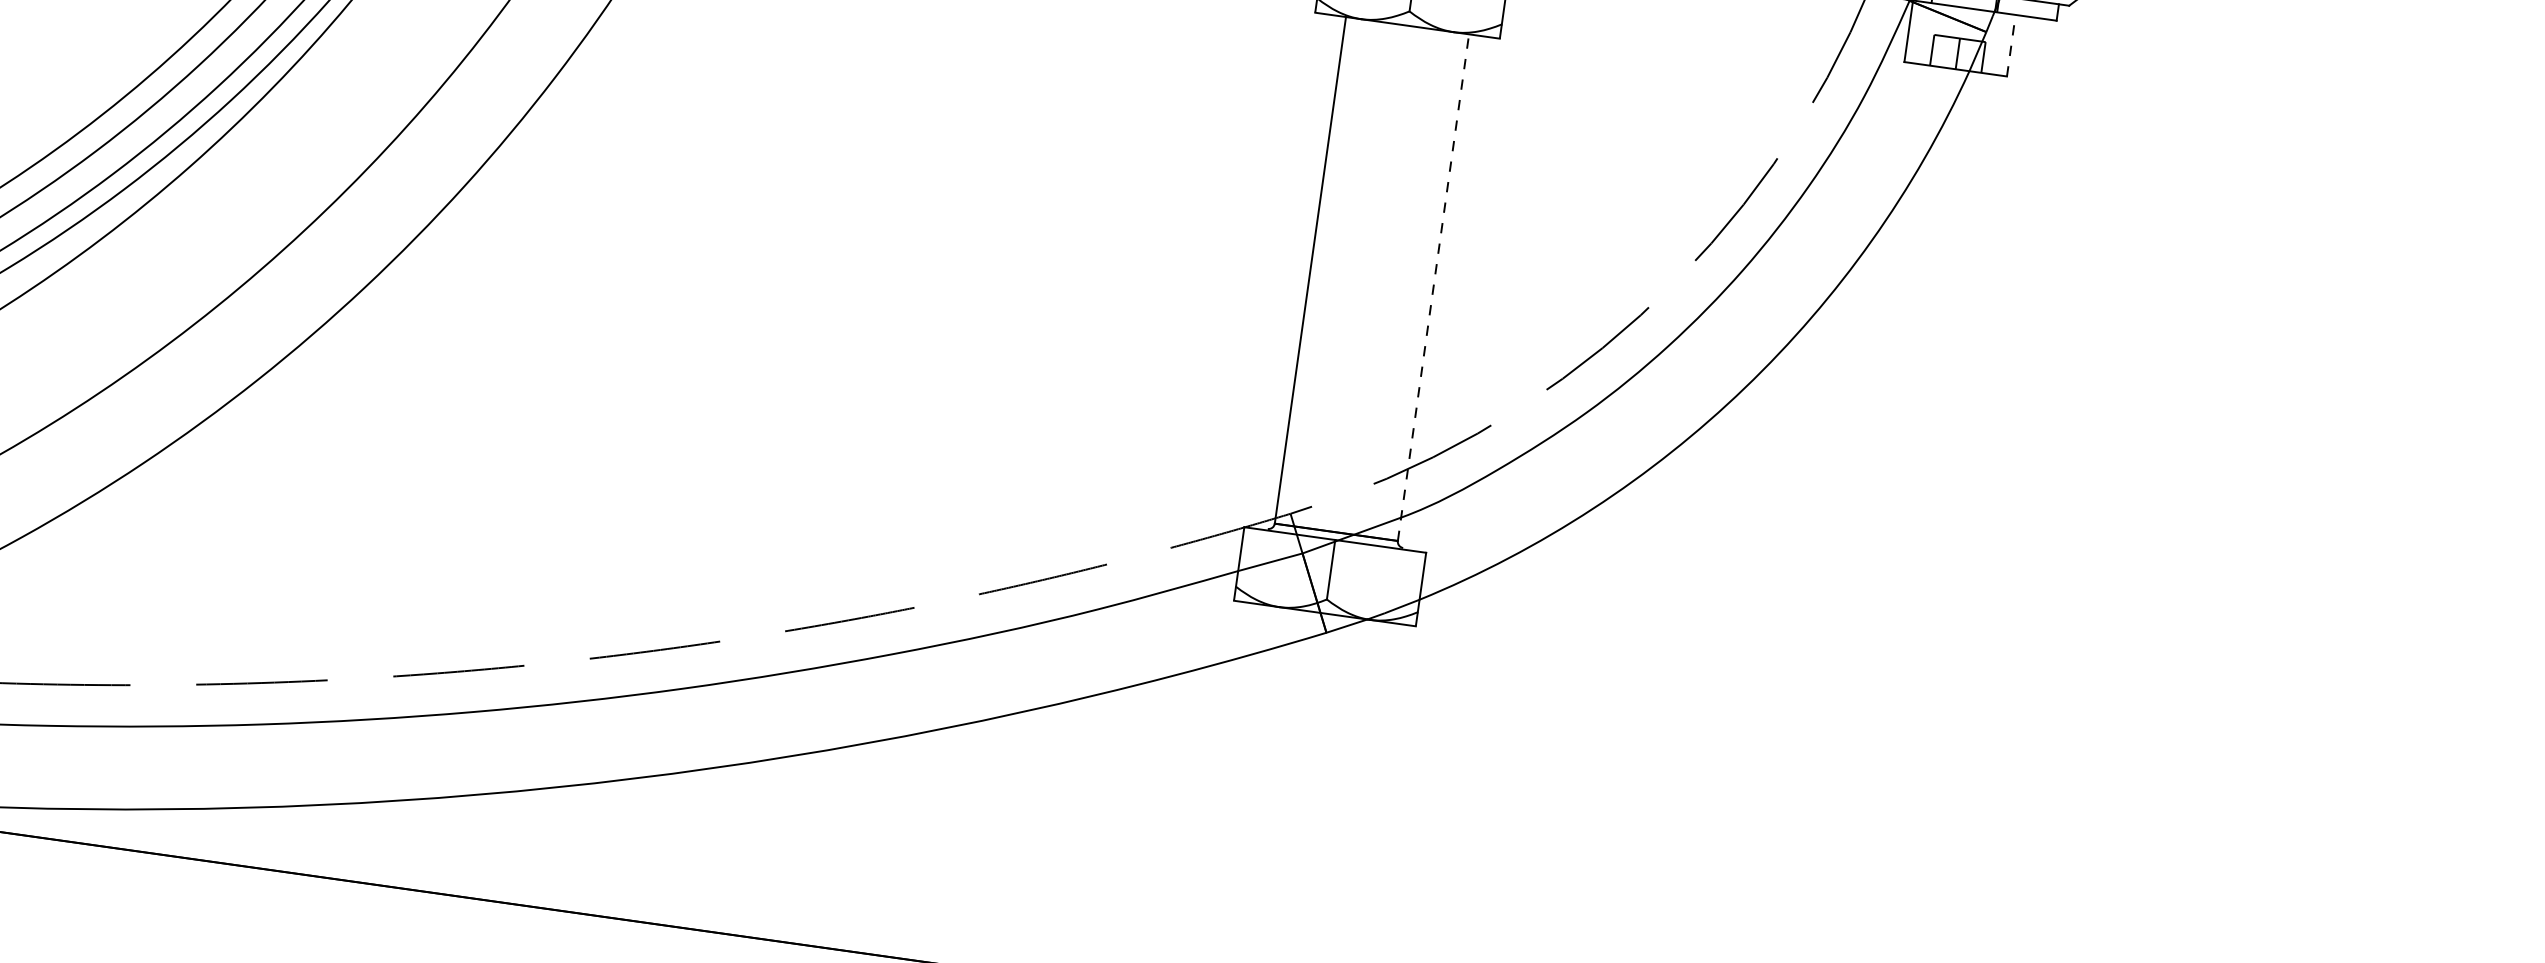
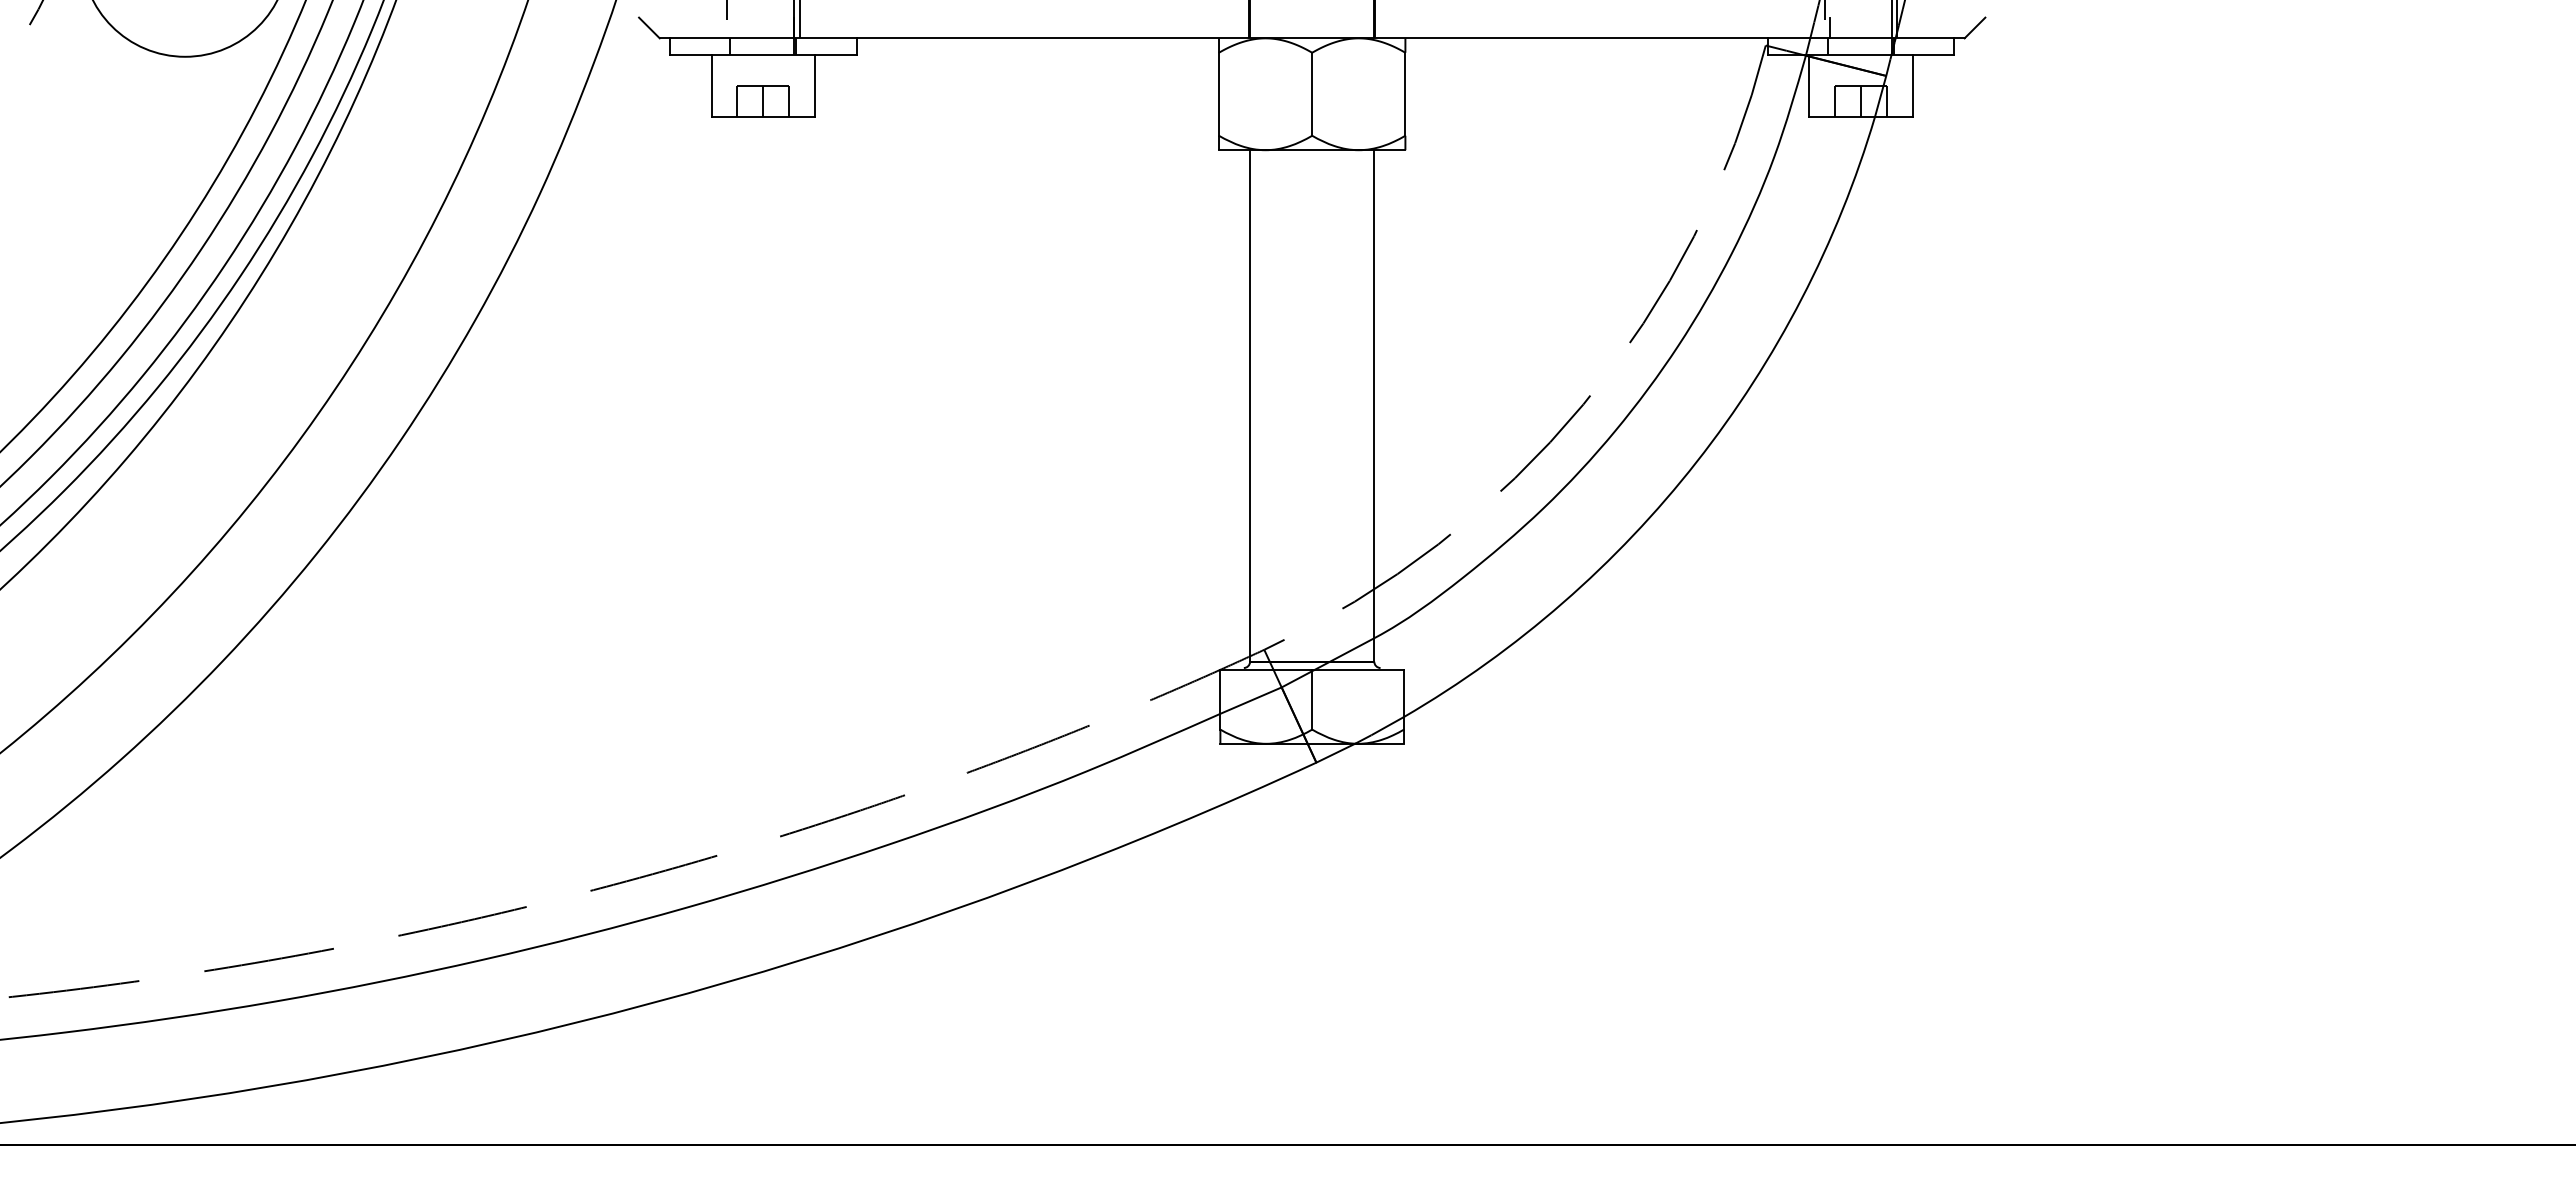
line: (2011, 45) -> (1912, 85), dashed -> solid
line: (1433, 288) -> (1374, 406), dashed -> solid

